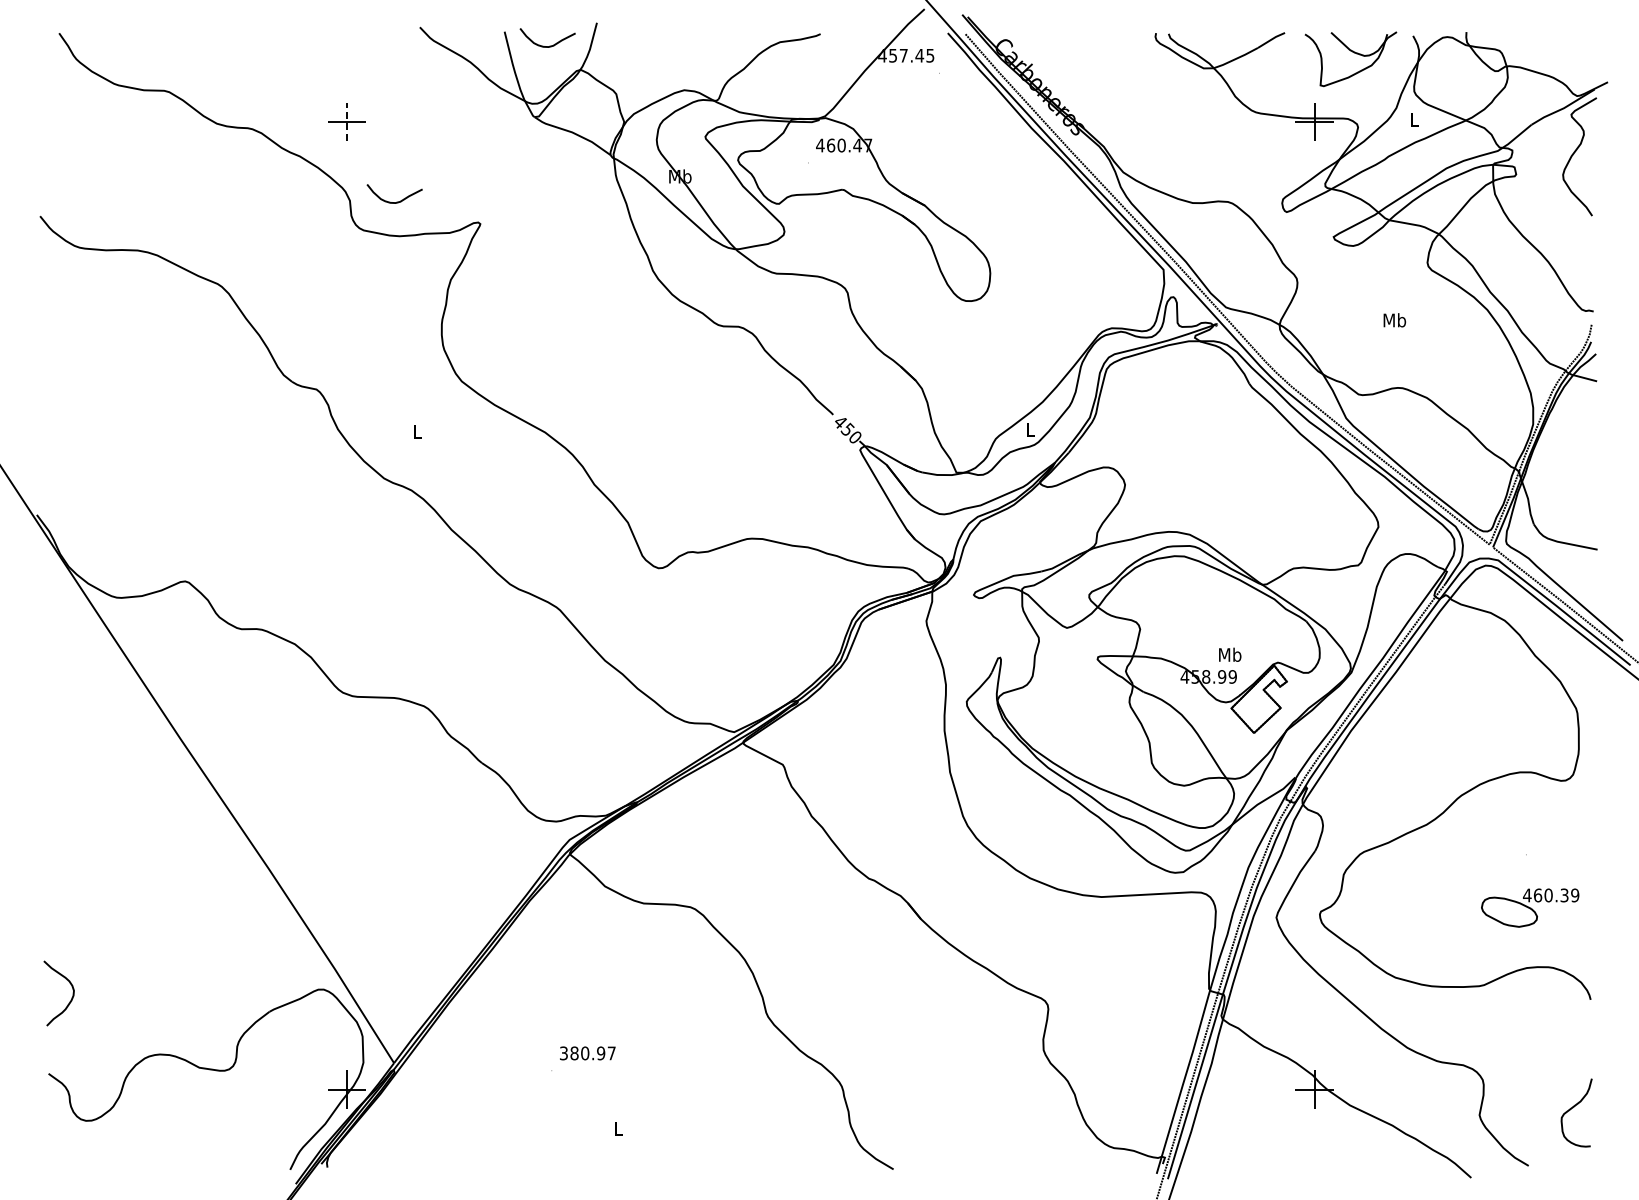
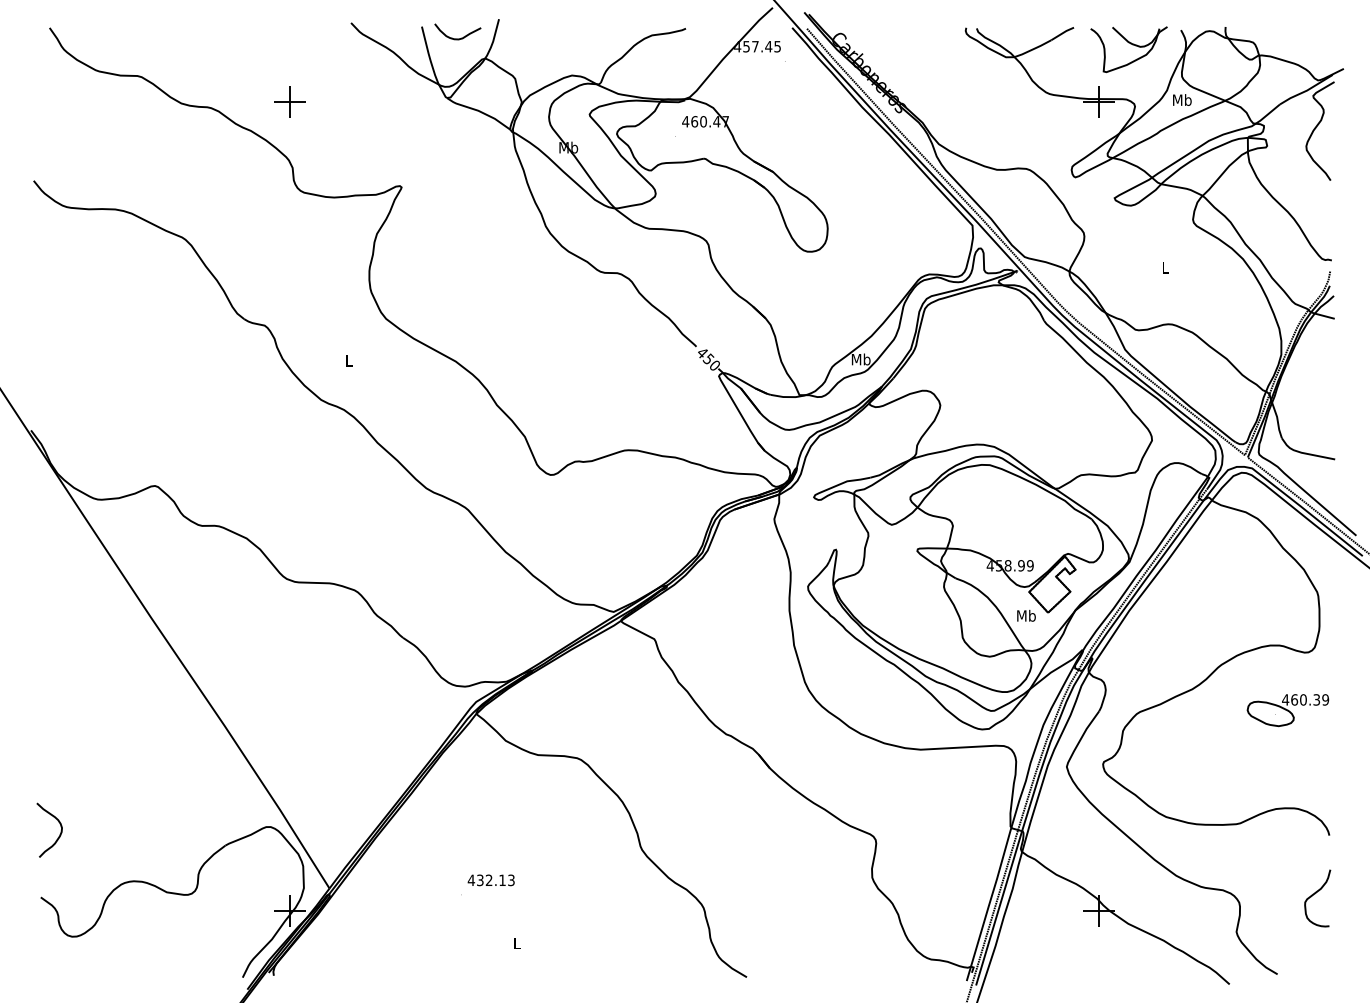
text: (1414, 119) -> (1182, 99), L -> Mb
line: (346, 121) -> (289, 101), dashed -> solid
curve: (396, 201) -> (331, 168), removed
text: (1394, 320) -> (1165, 267), Mb -> L
text: (1030, 429) -> (861, 359), L -> Mb
text: (1230, 654) -> (1026, 615), moved
part: (1530, 907) -> (1288, 709), moved
text: (587, 1053) -> (491, 880), 380.97 -> 432.13
curve: (1573, 1108) -> (1315, 894), moved

